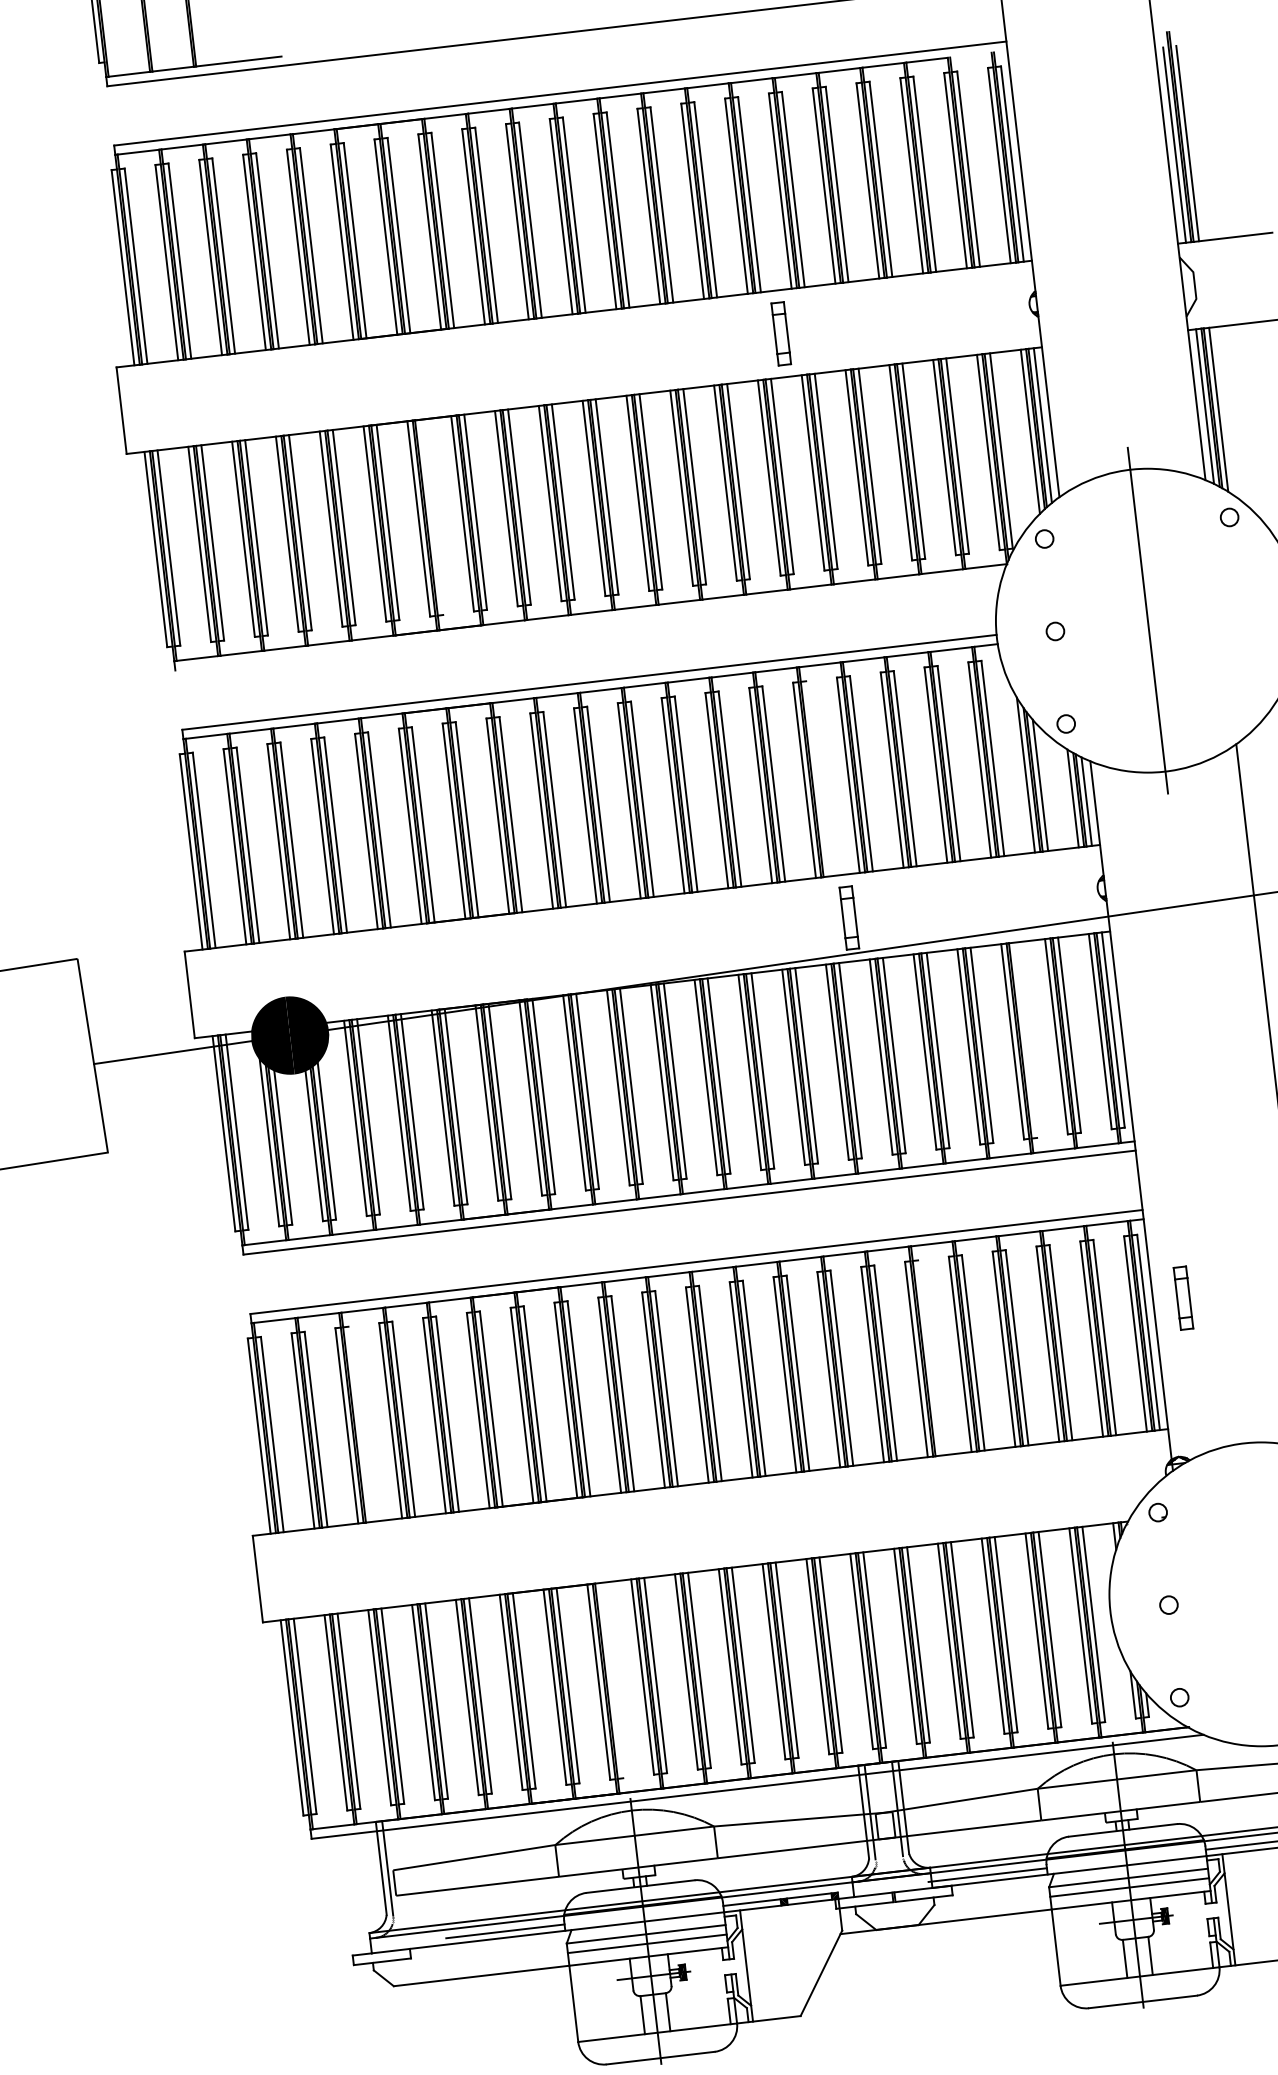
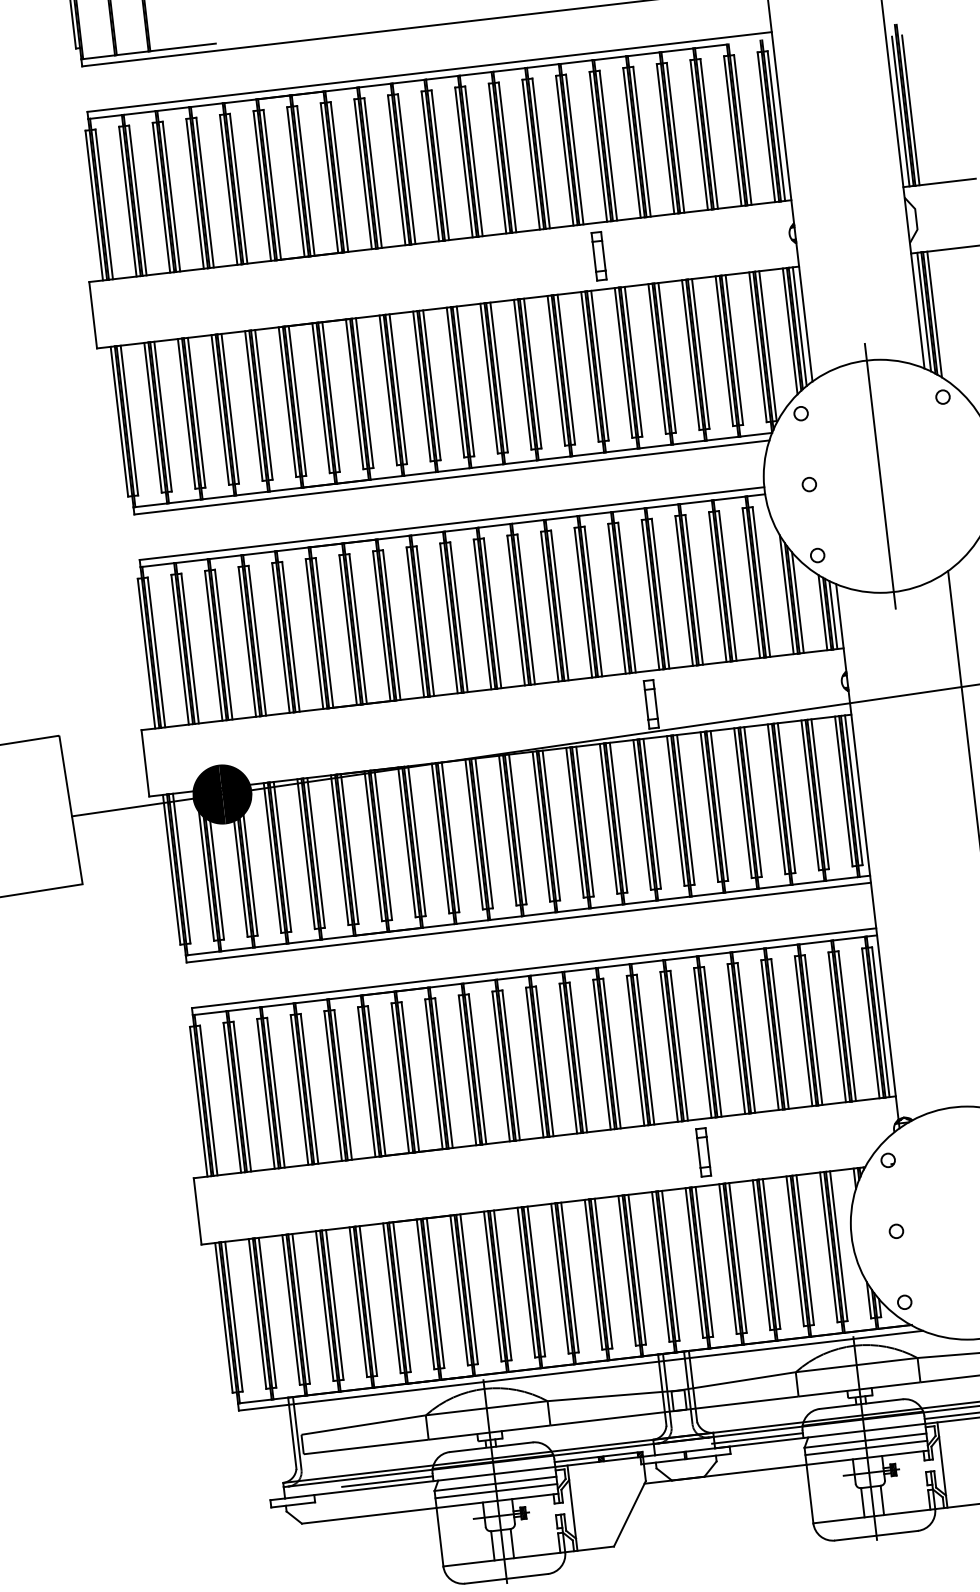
line: (431, 517) -> (330, 397), added
line: (589, 621) -> (452, 476), added
line: (817, 778) -> (626, 597), added
line: (1025, 1039) -> (786, 797), added
part: (1183, 1297) -> (703, 1151), moved
line: (929, 1357) -> (712, 1041), added
line: (359, 1424) -> (275, 1092), added
line: (611, 1680) -> (468, 1289), added

